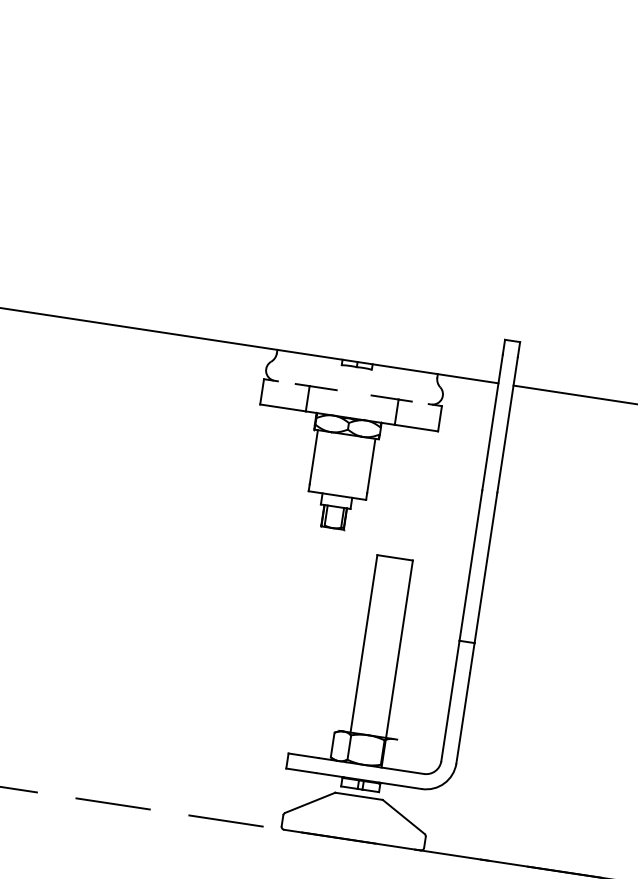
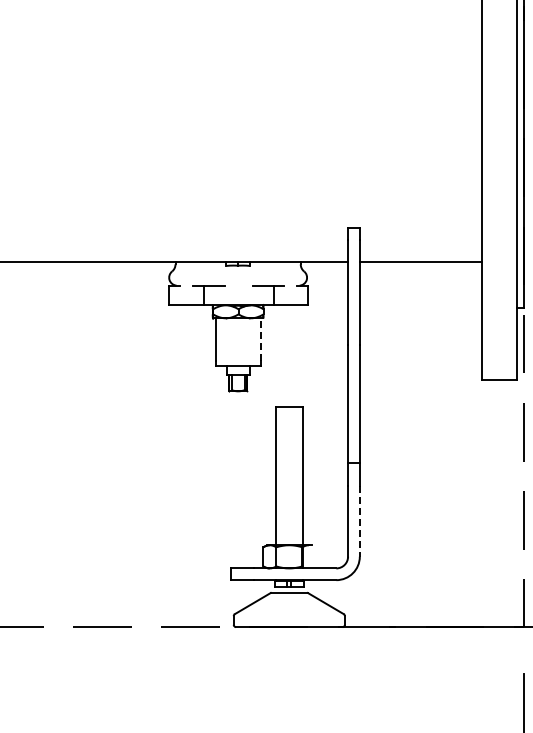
line: (371, 464) -> (260, 338), solid -> dashed
line: (462, 718) -> (359, 521), solid -> dashed

